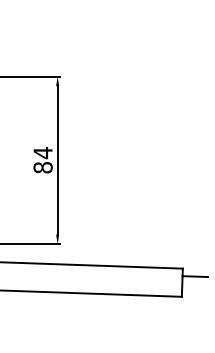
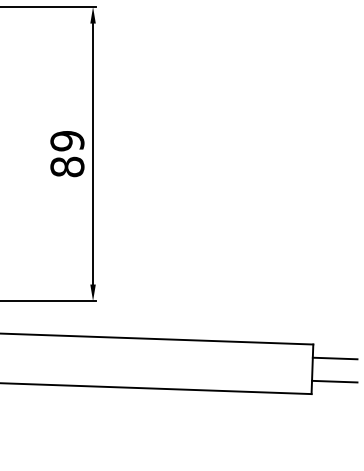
text: (42, 153) -> (66, 141), 84 -> 89
line: (194, 289) -> (333, 381), added

